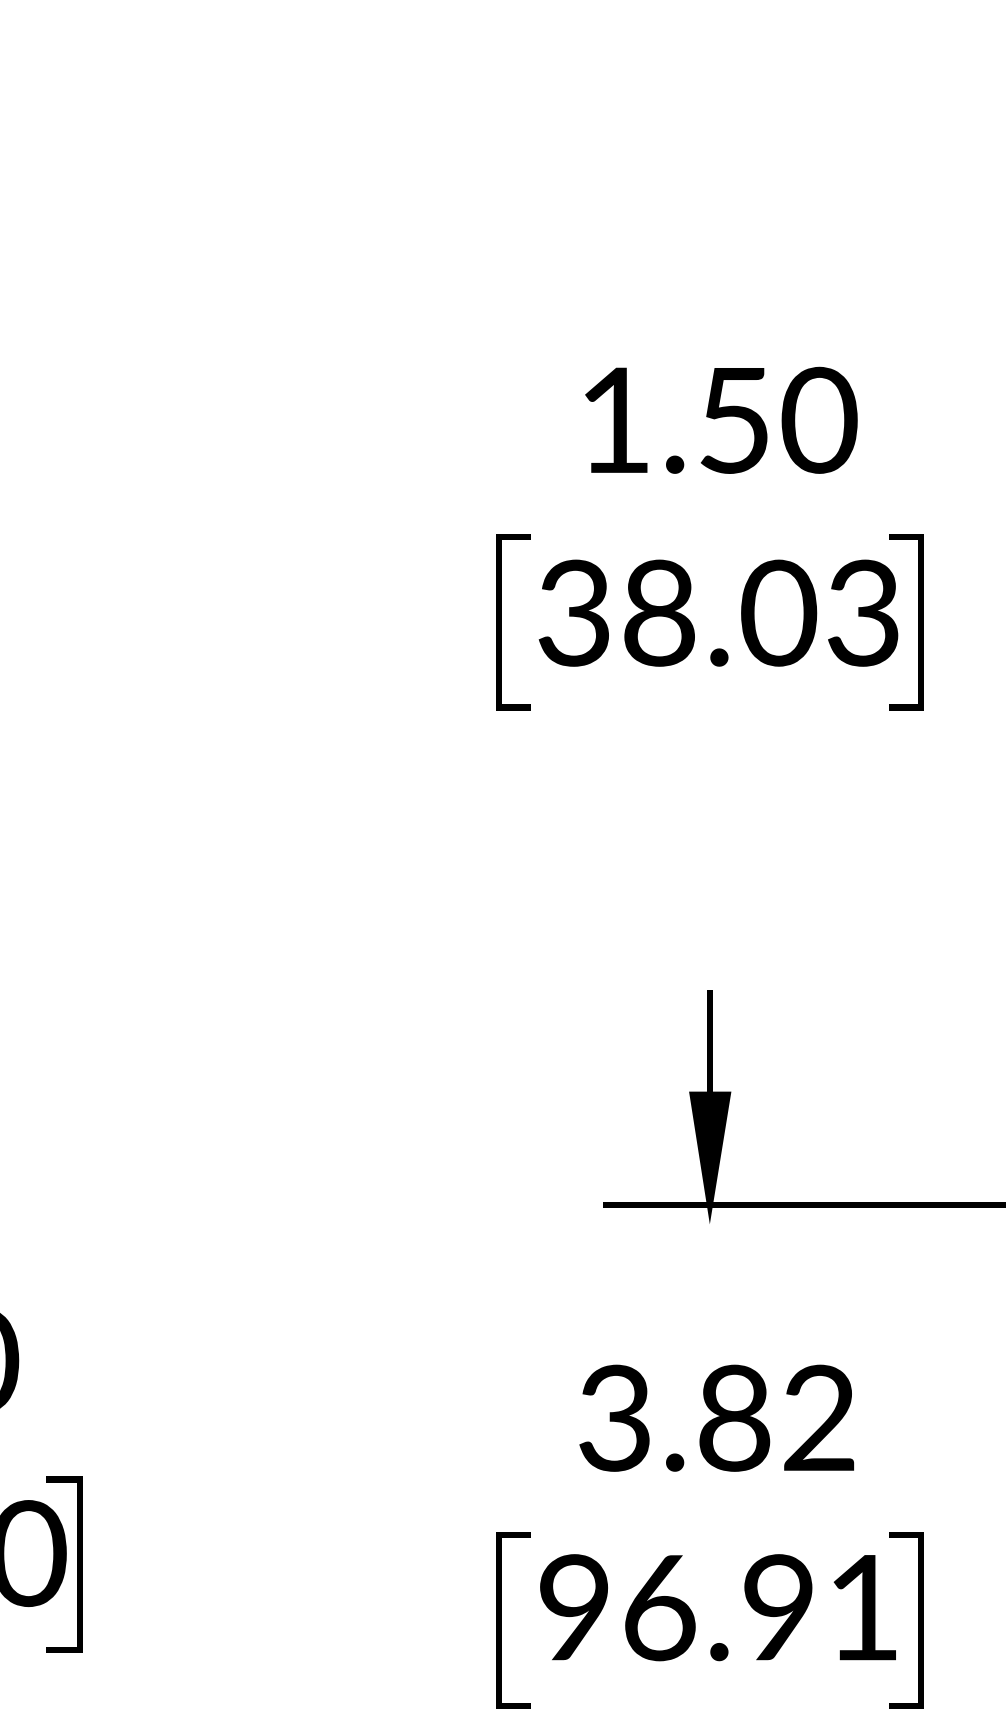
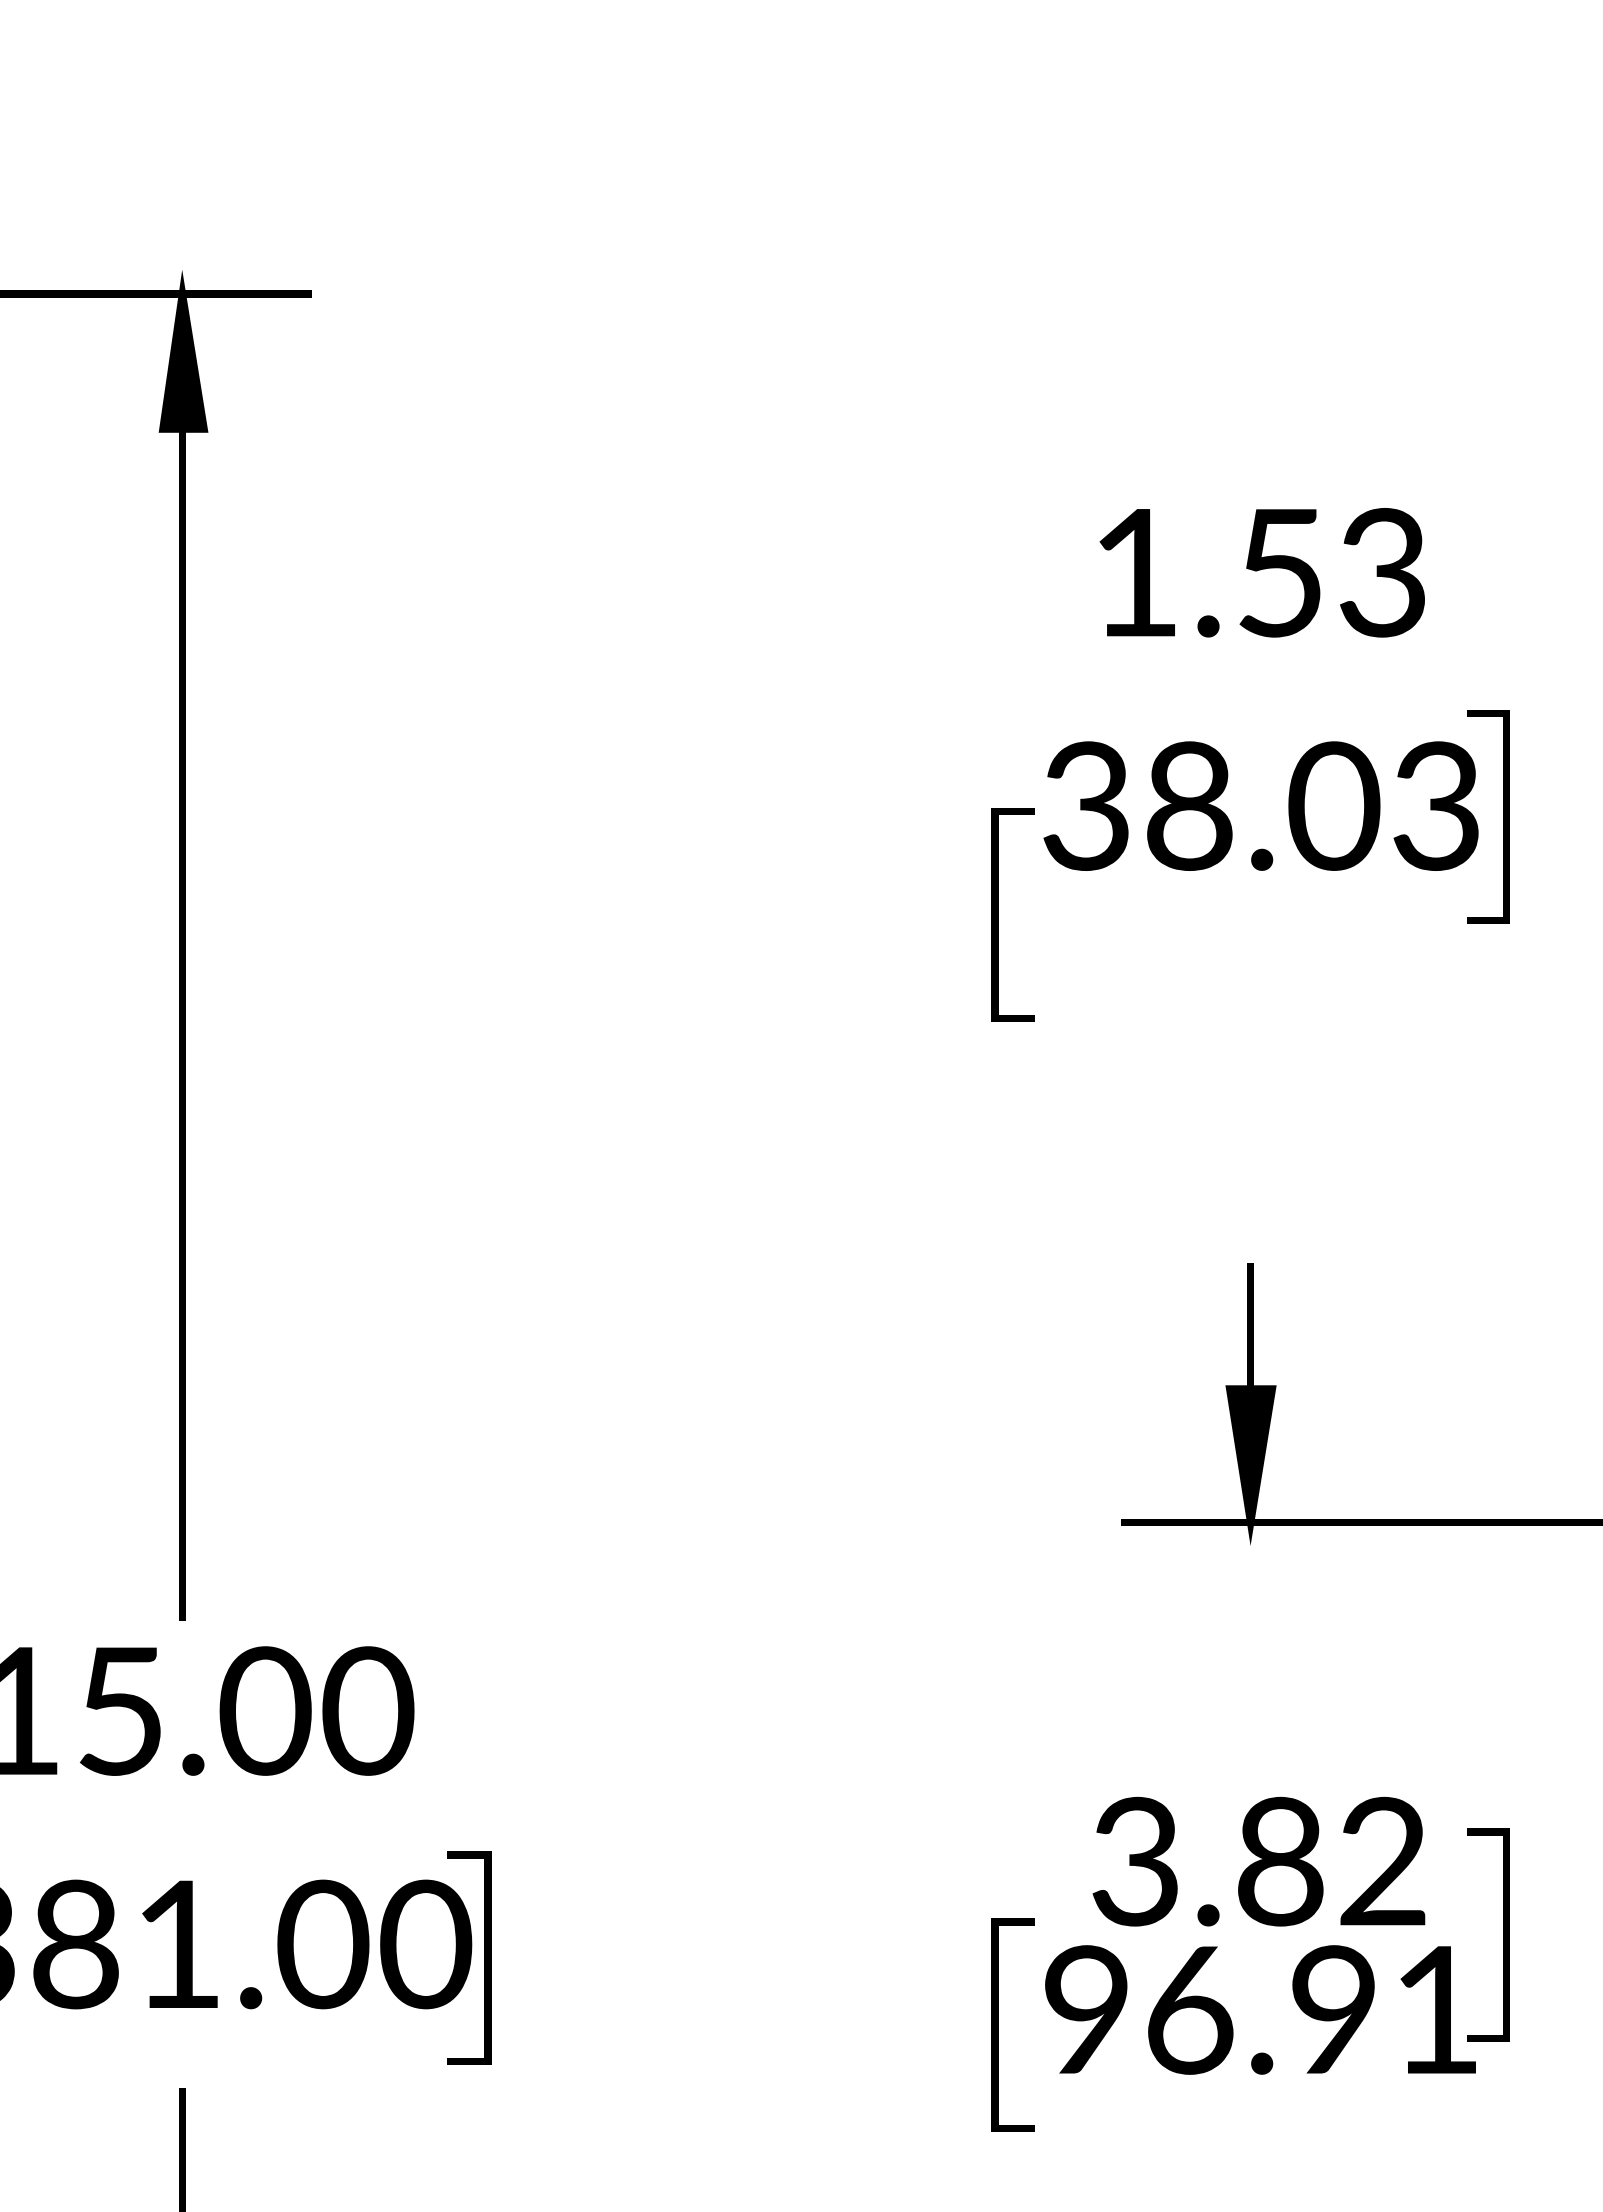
text: (819, 420) -> (1383, 572), 1.50 -> 1.53
line: (501, 621) -> (998, 914), moved
text: (716, 1418) -> (1258, 1861), moved
line: (918, 1619) -> (1503, 1934), moved

